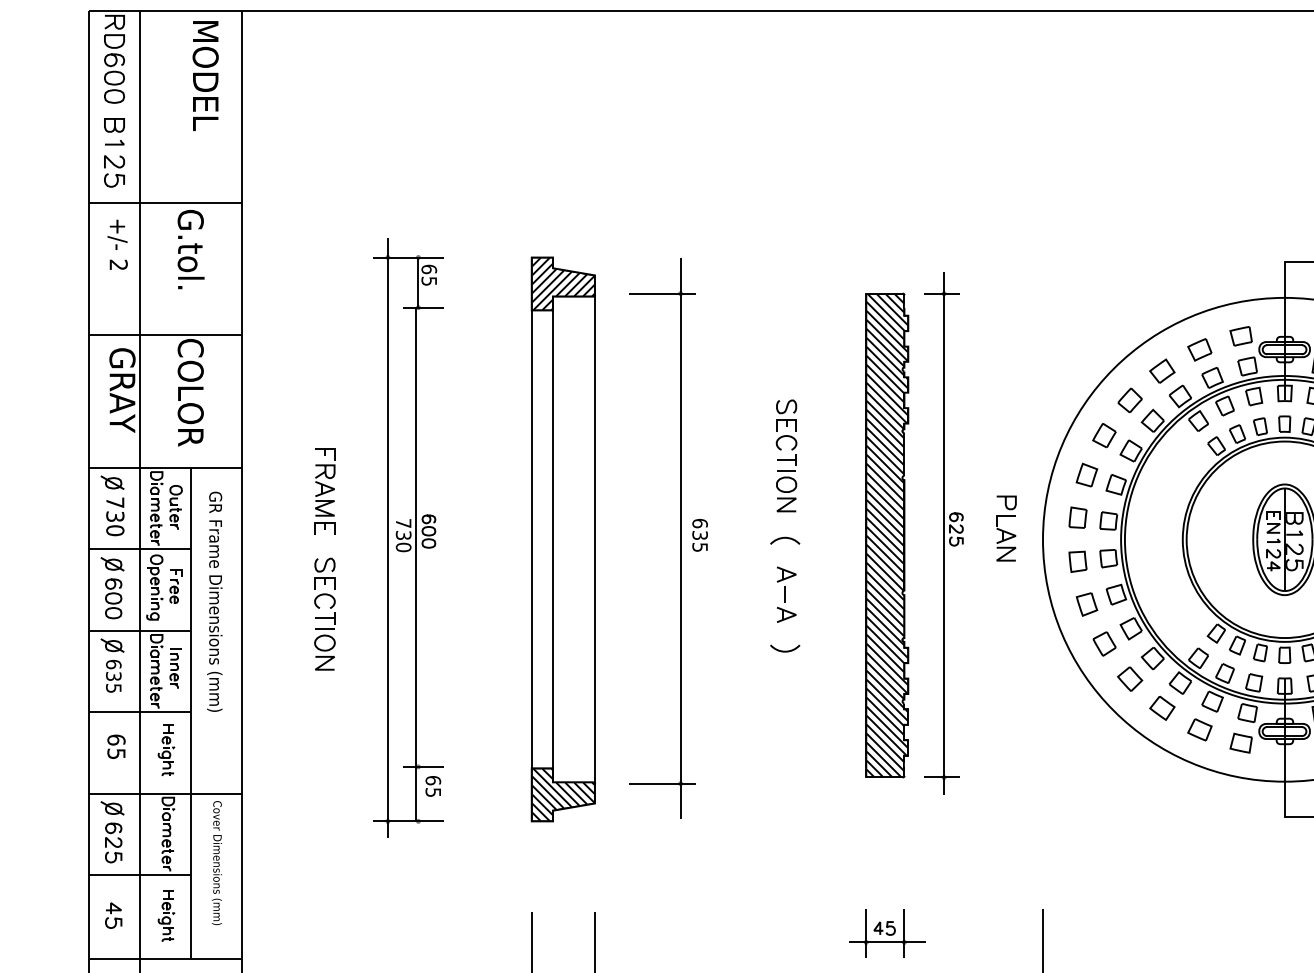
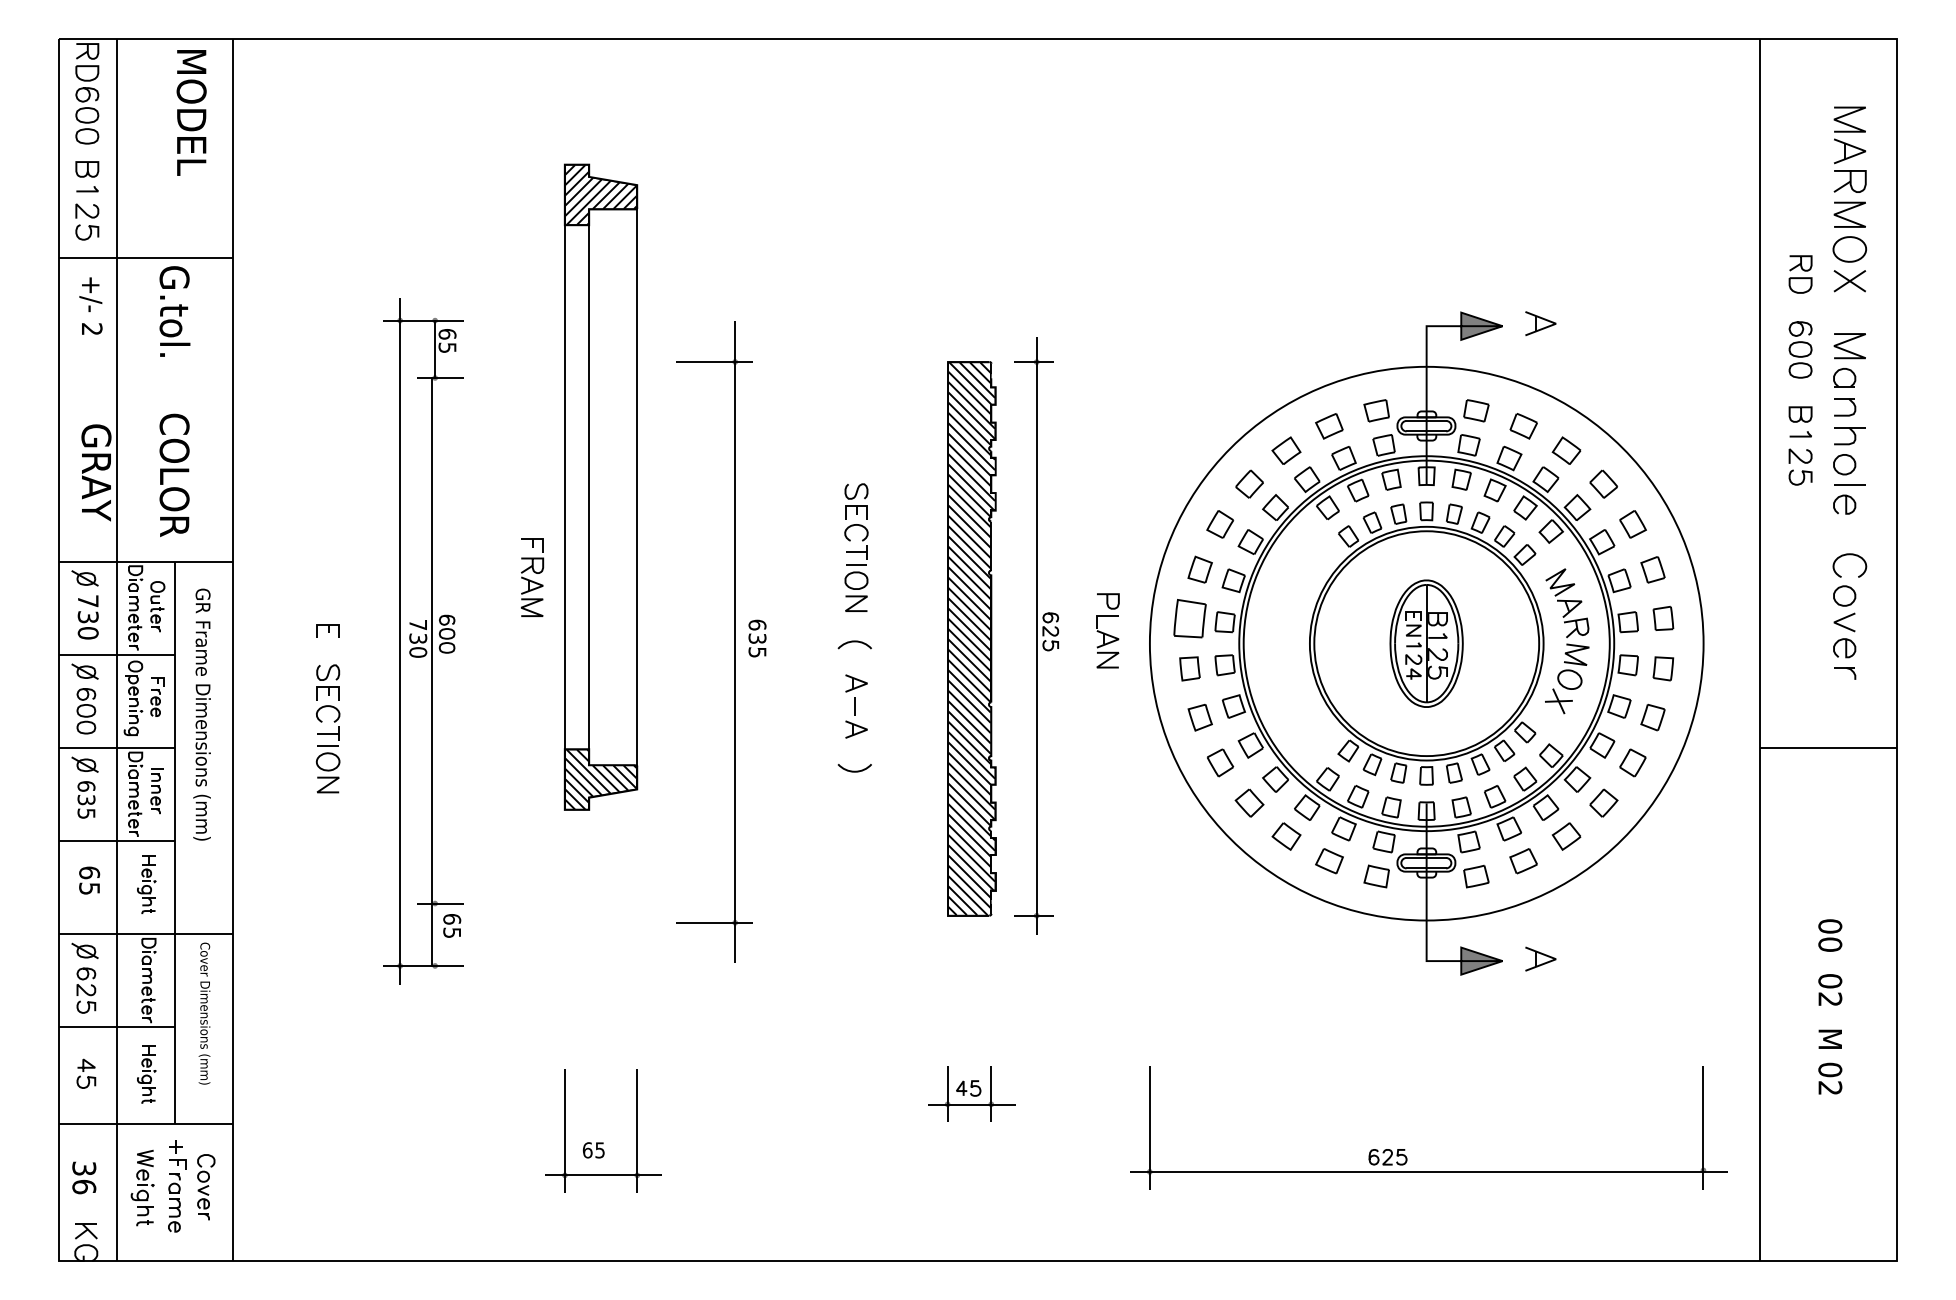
line: (165, 334) -> (145, 408), removed
part: (325, 481) -> (532, 577), moved
part: (1077, 516) -> (1189, 617), size x1.6
part: (563, 538) -> (601, 486), moved

